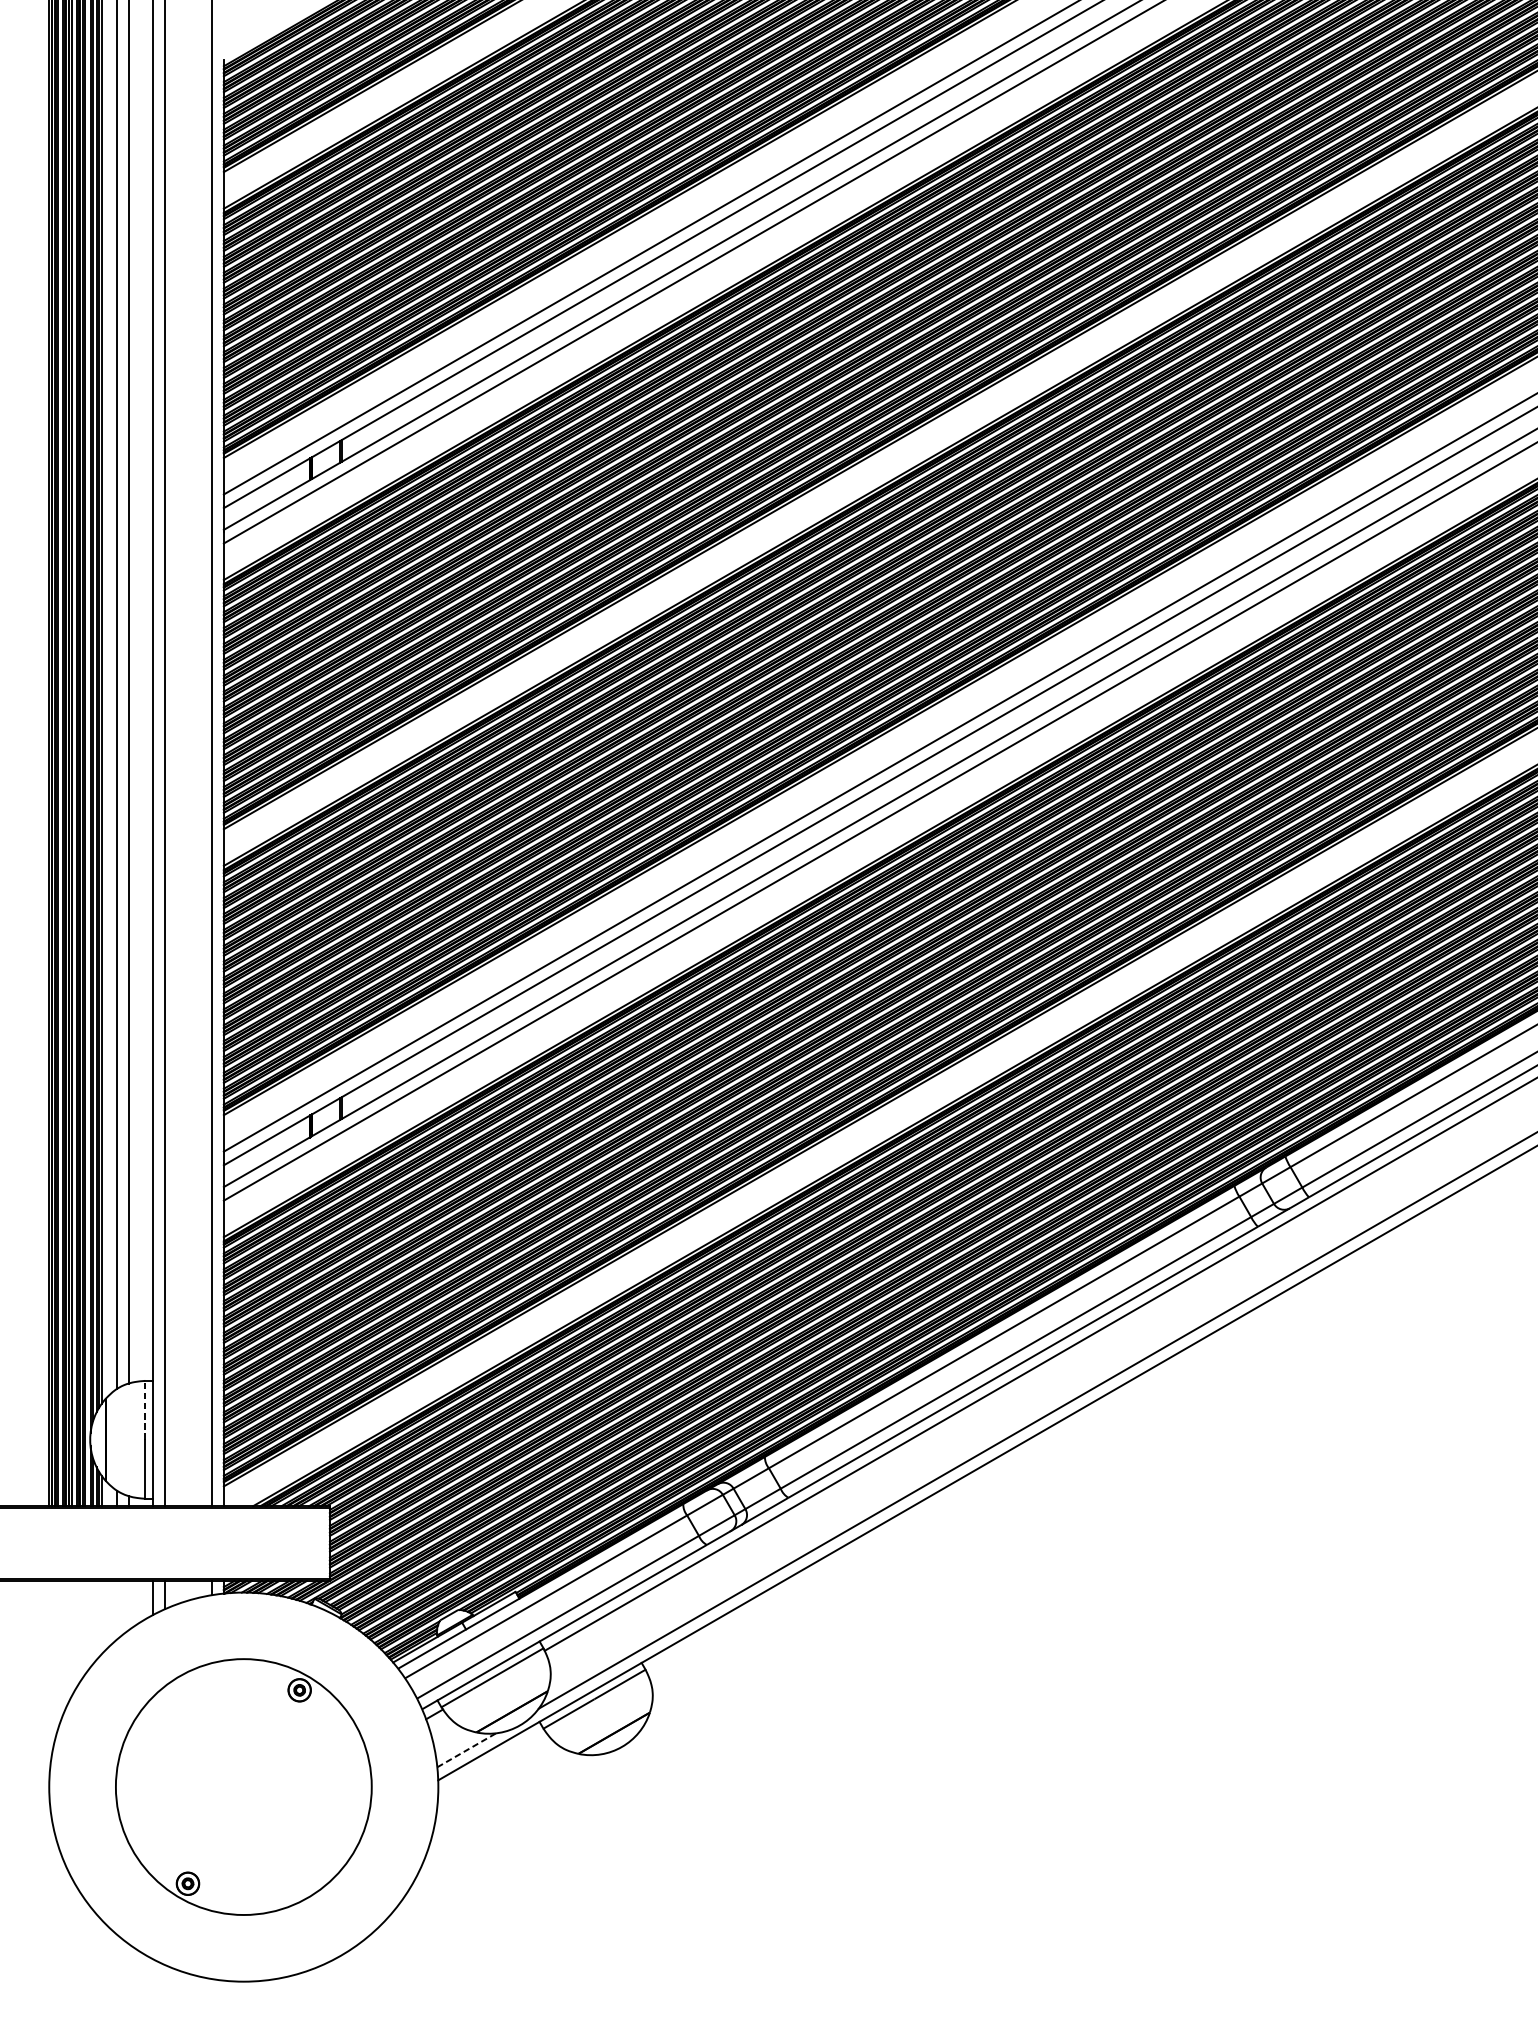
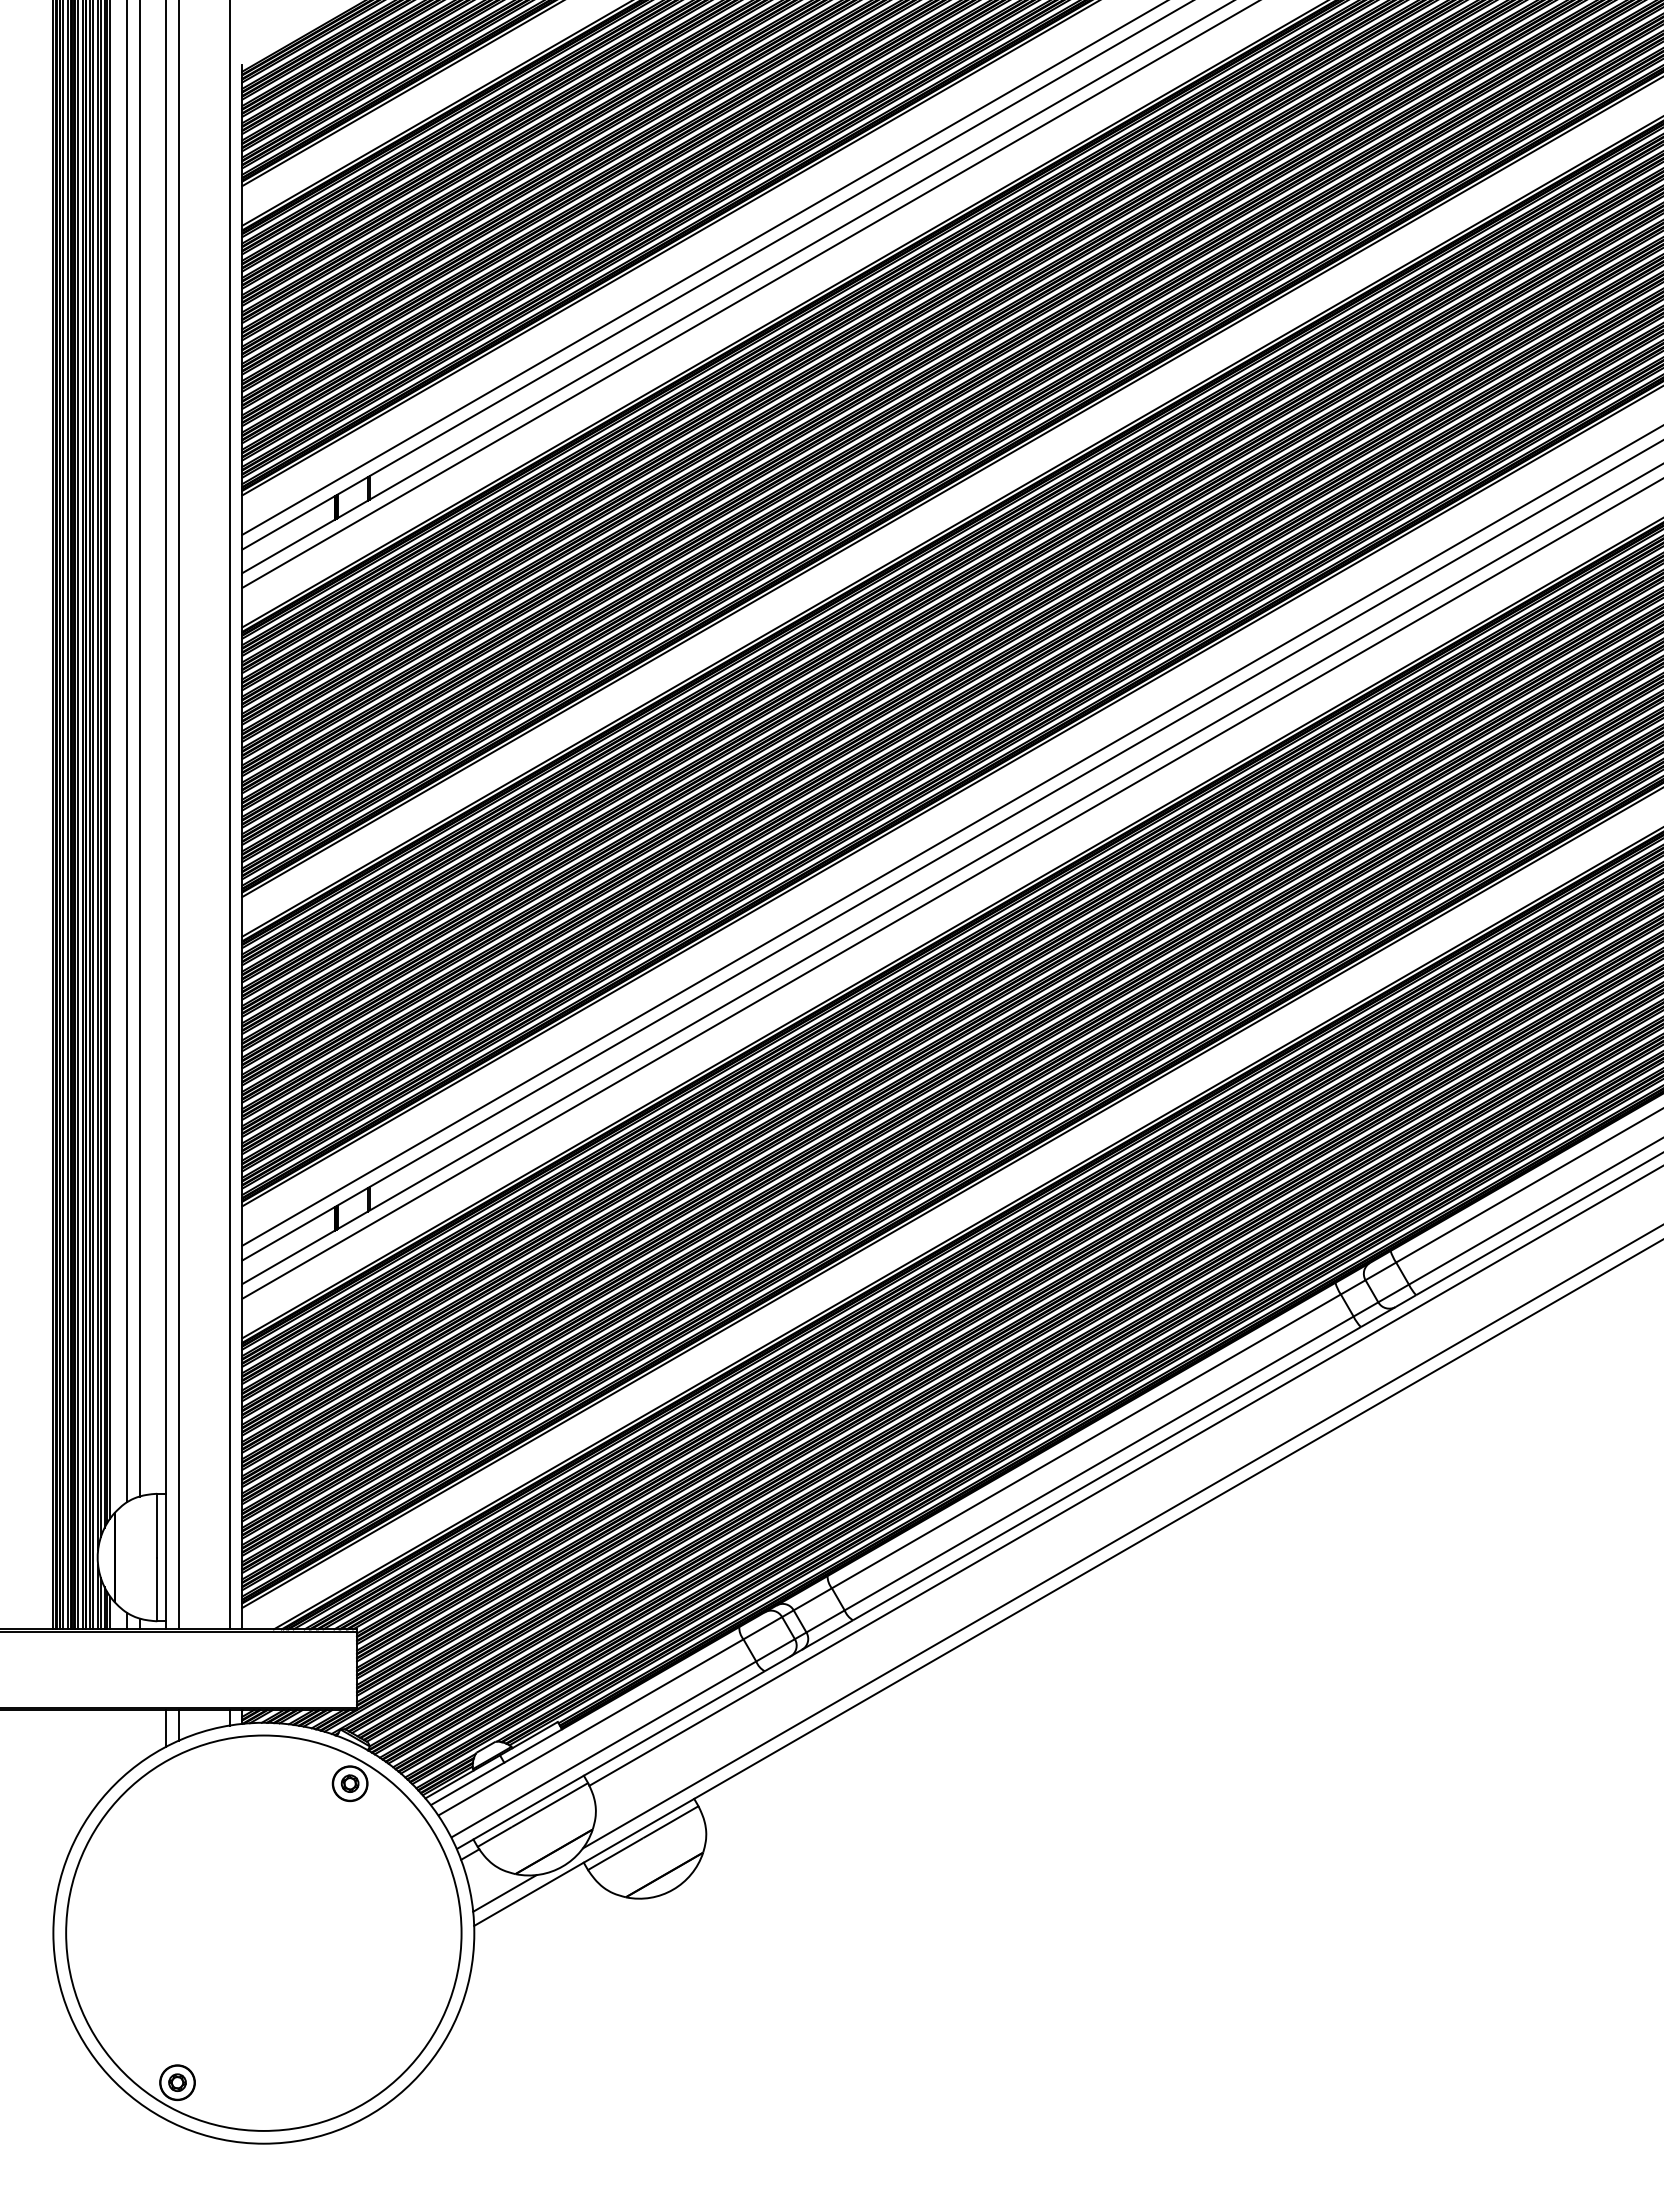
line: (145, 1410) -> (157, 1525), dashed -> solid
line: (467, 1750) -> (505, 1893), dashed -> solid
part: (243, 1786) -> (263, 1932), size x1.43

